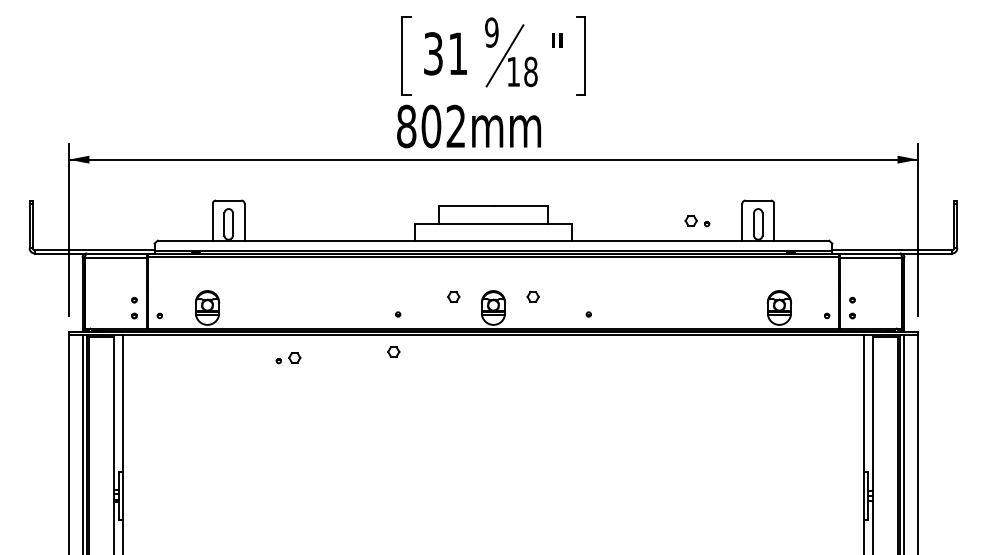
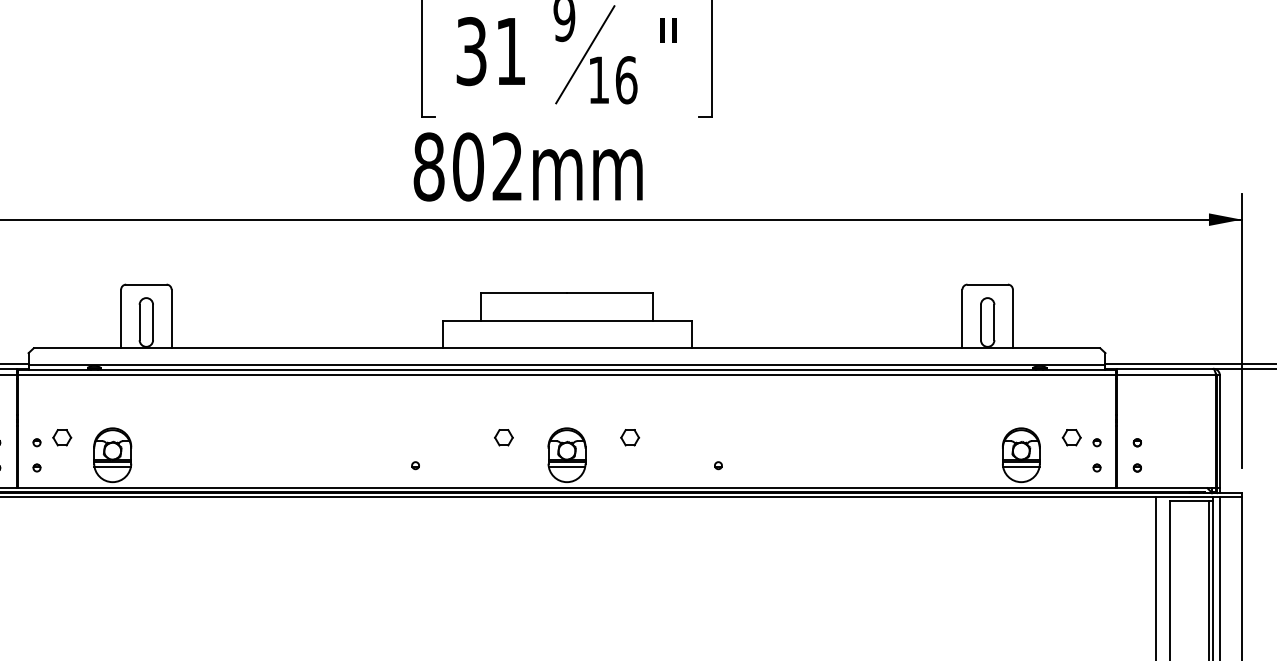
text: (530, 71) -> (625, 79), 18 -> 16
part: (697, 221) -> (1081, 438), moved
part: (393, 351) -> (408, 524), removed
part: (288, 358) -> (52, 438), moved

